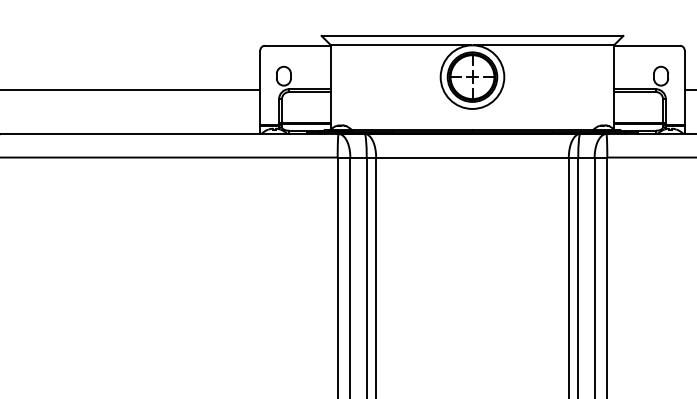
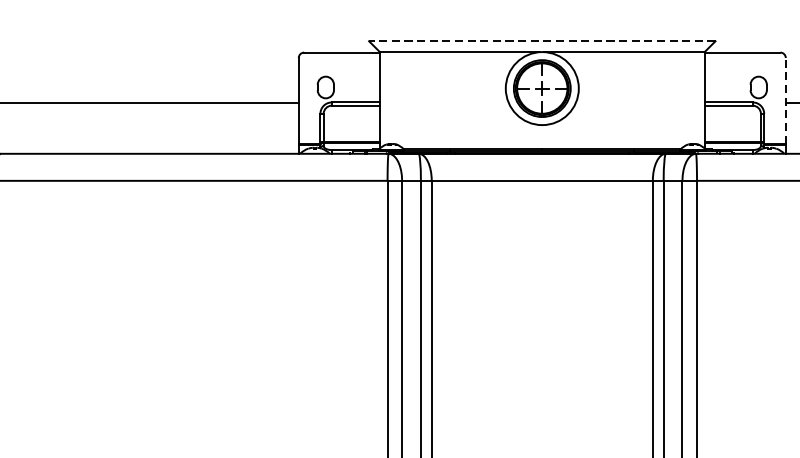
line: (472, 35) -> (542, 40), solid -> dashed
line: (684, 87) -> (785, 100), solid -> dashed

